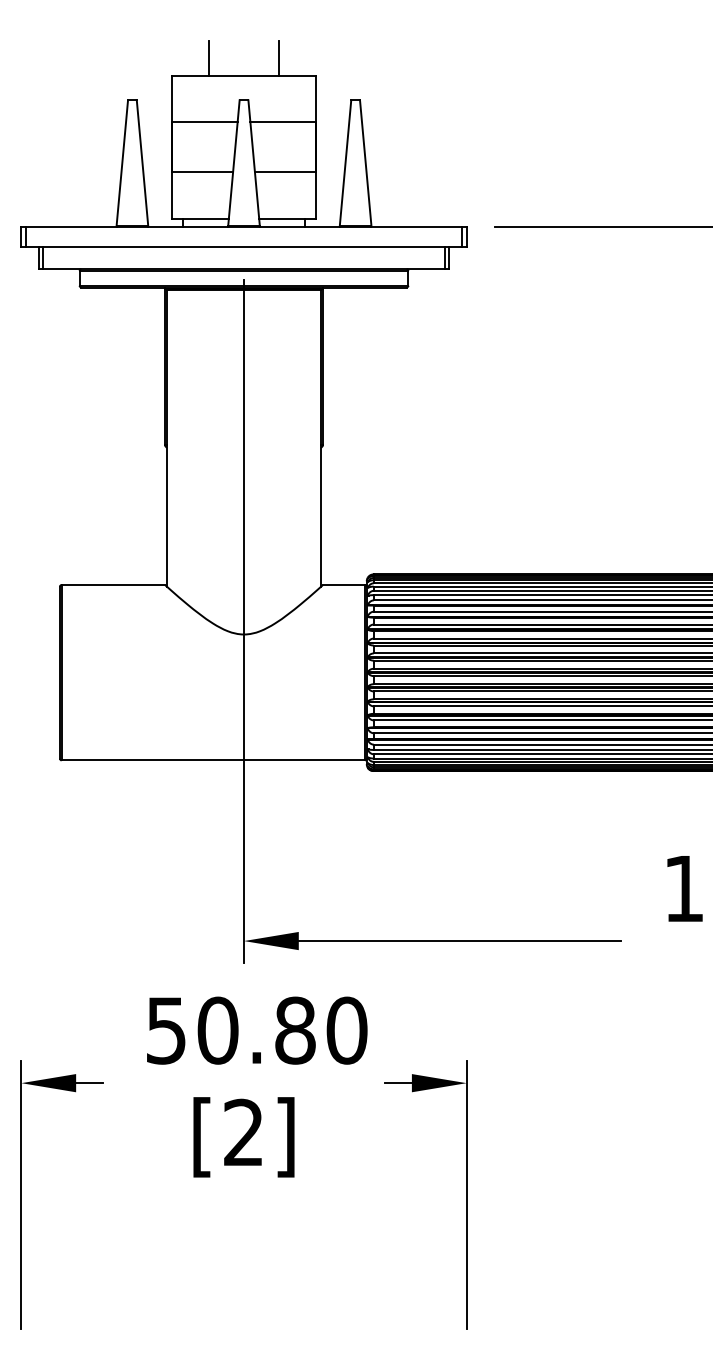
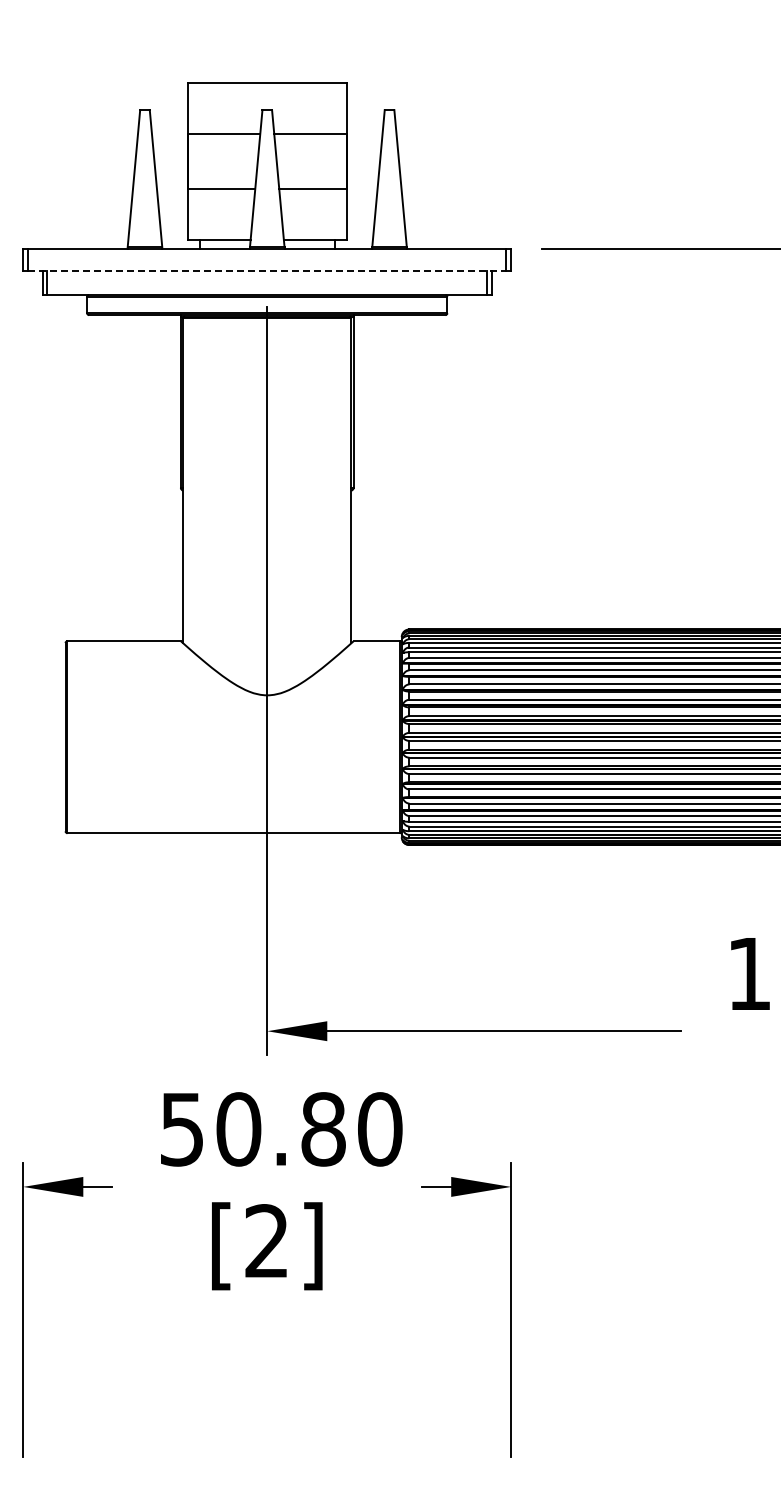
line: (208, 57) -> (228, 63), removed
line: (278, 57) -> (305, 63), removed
line: (244, 246) -> (267, 270), solid -> dashed

